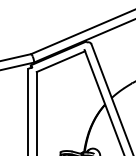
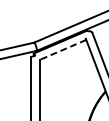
line: (60, 61) -> (62, 49), solid -> dashed

